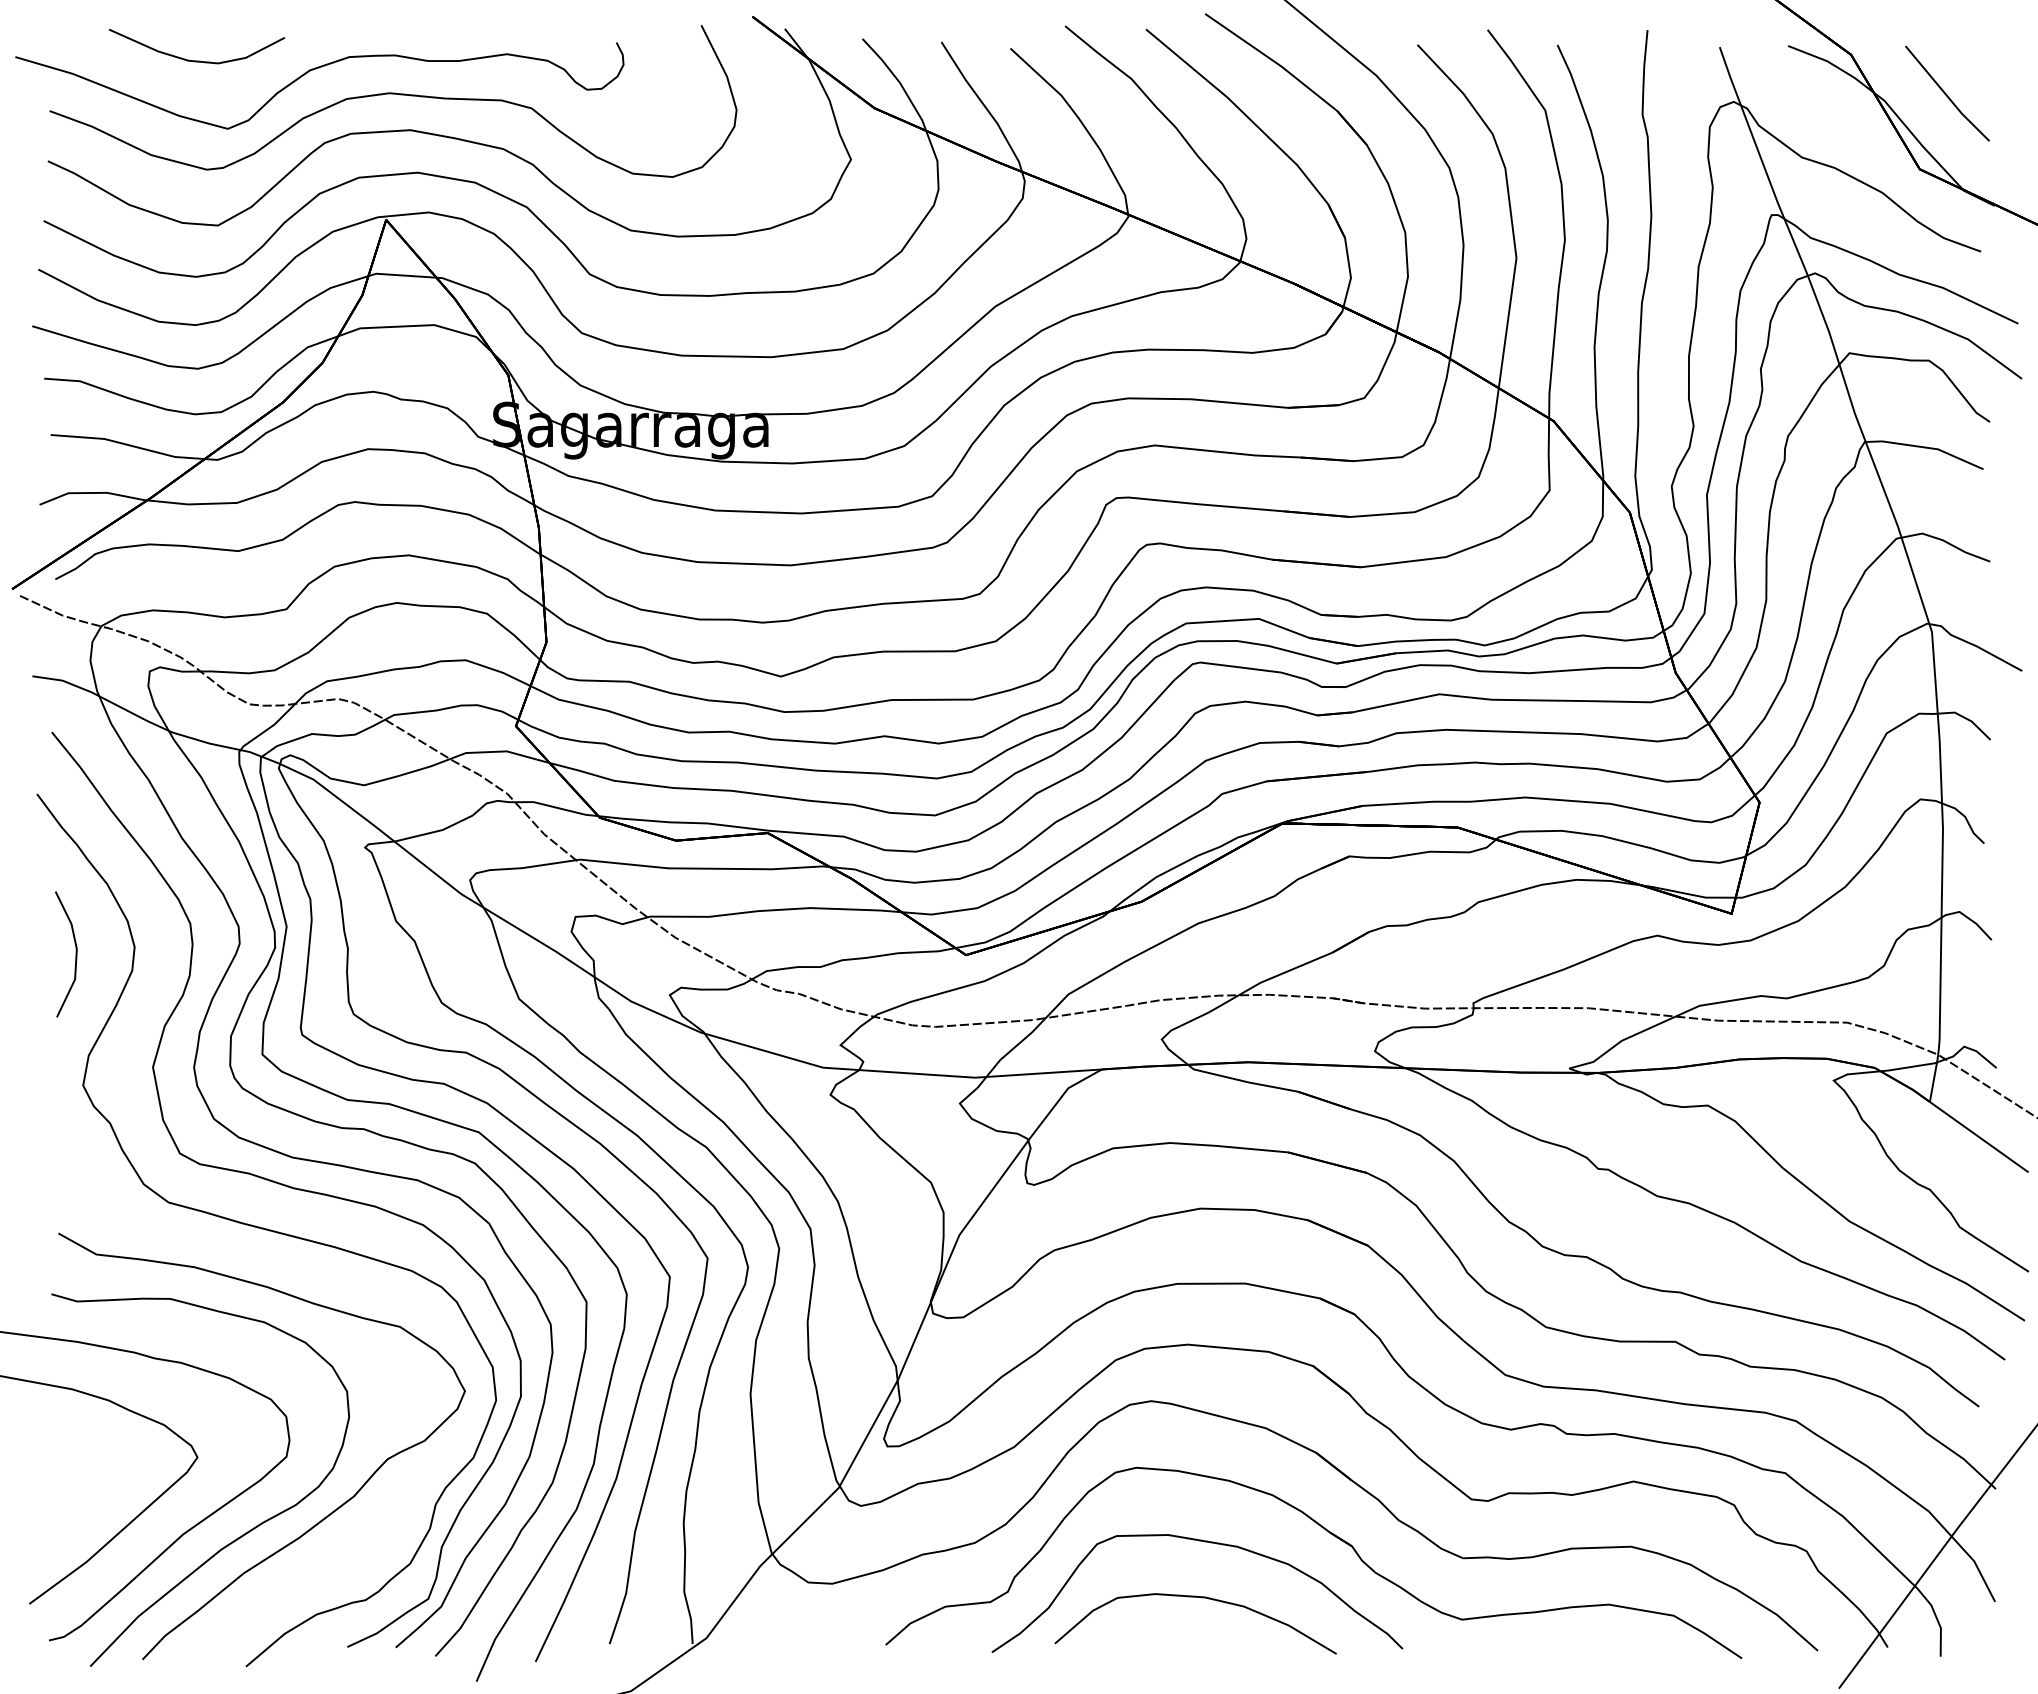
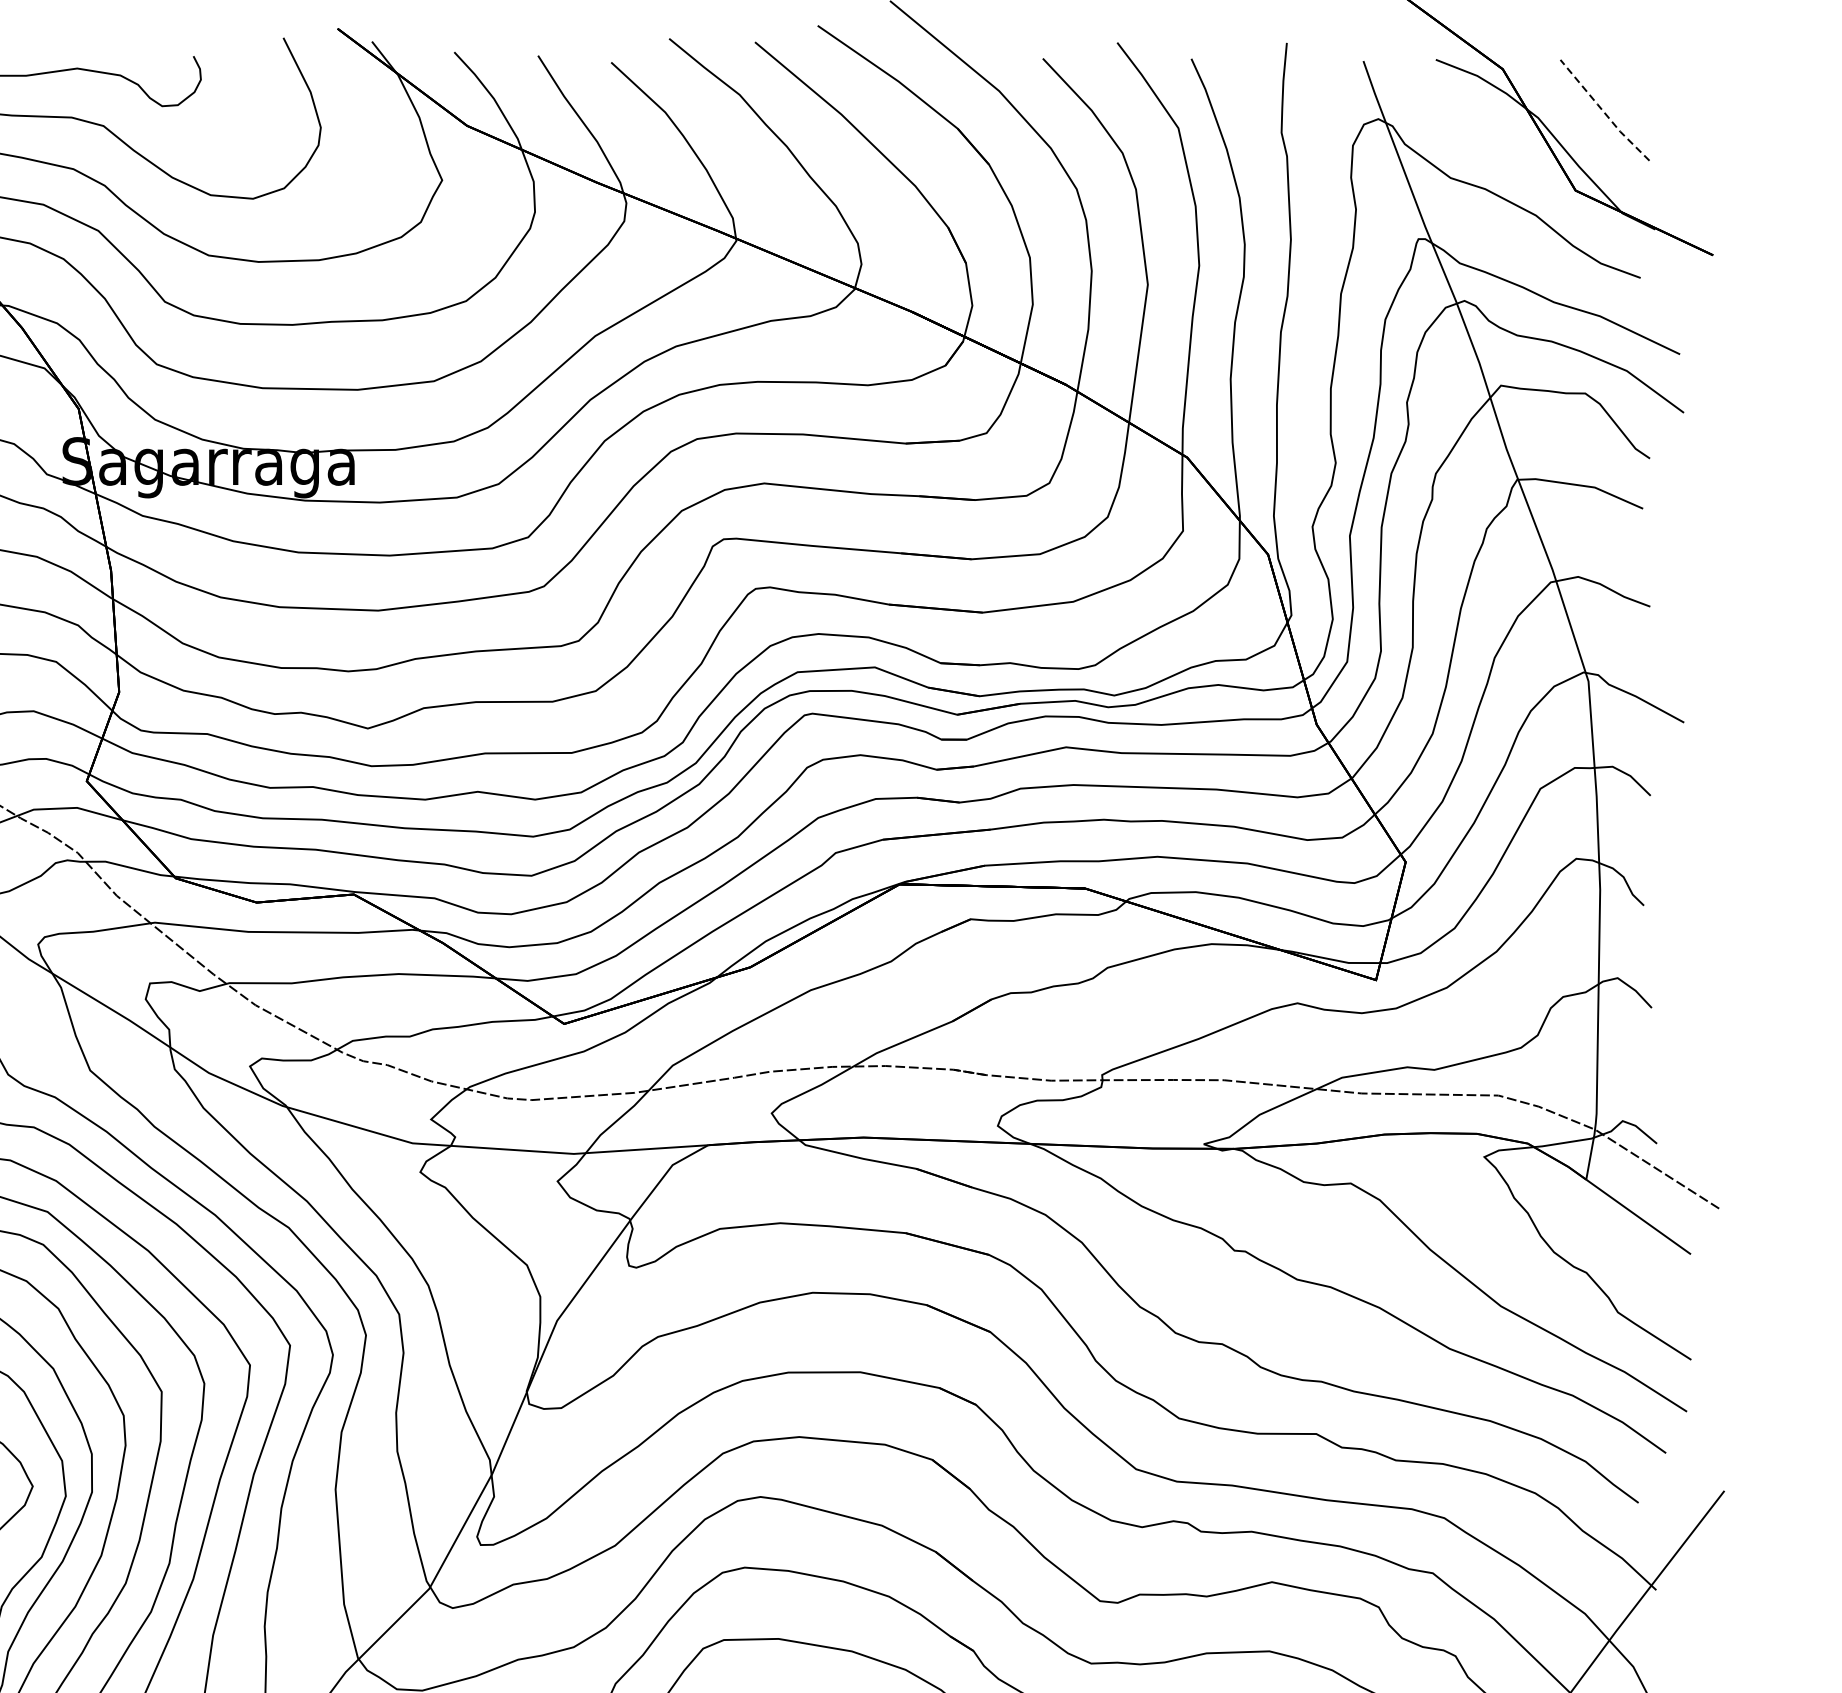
line: (1946, 94) -> (1603, 111), solid -> dashed

